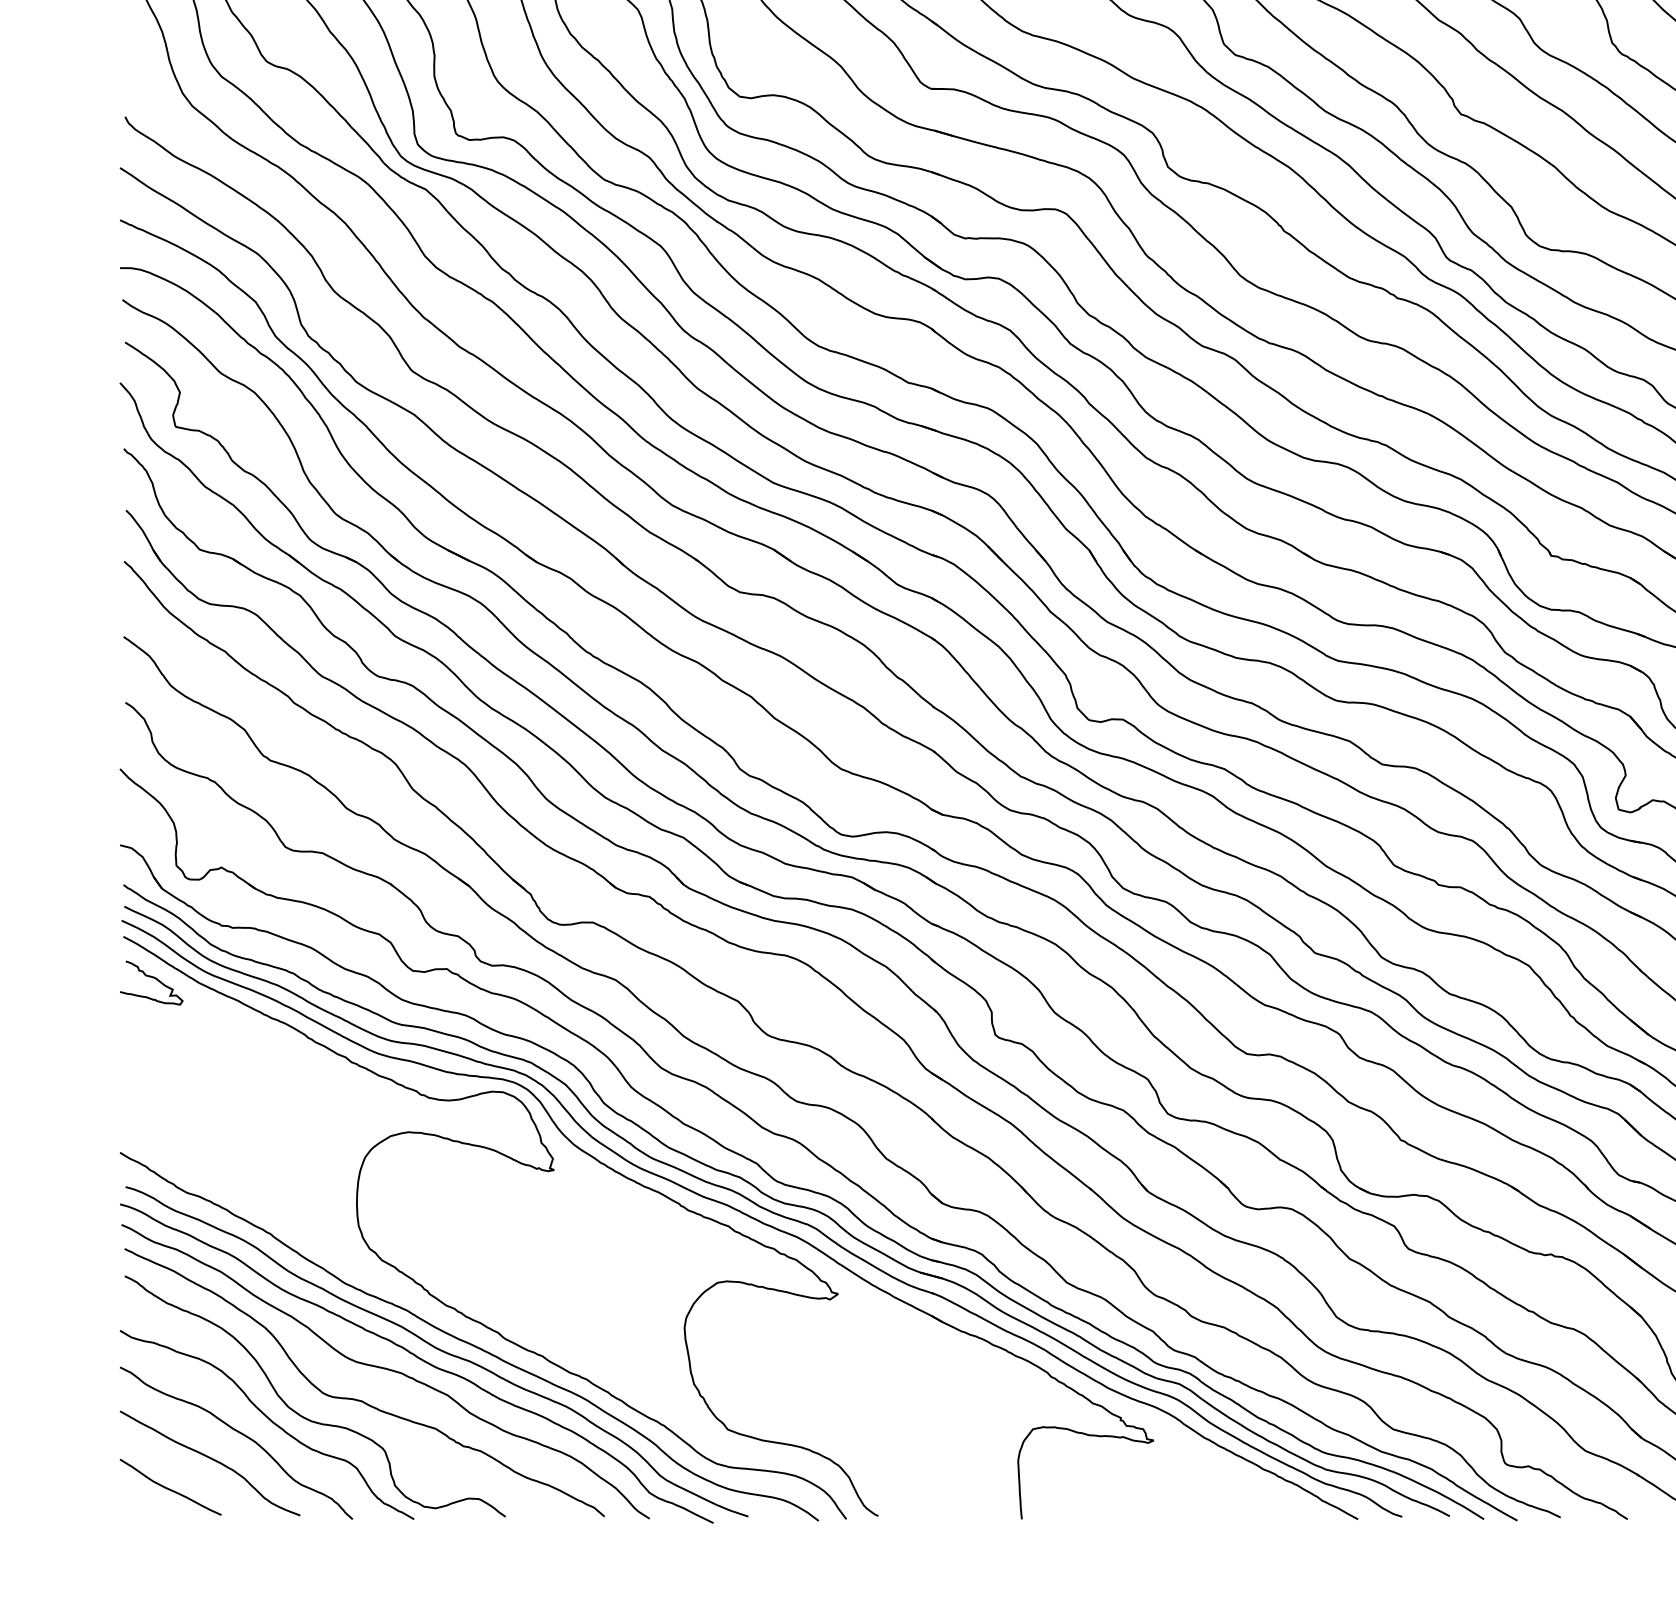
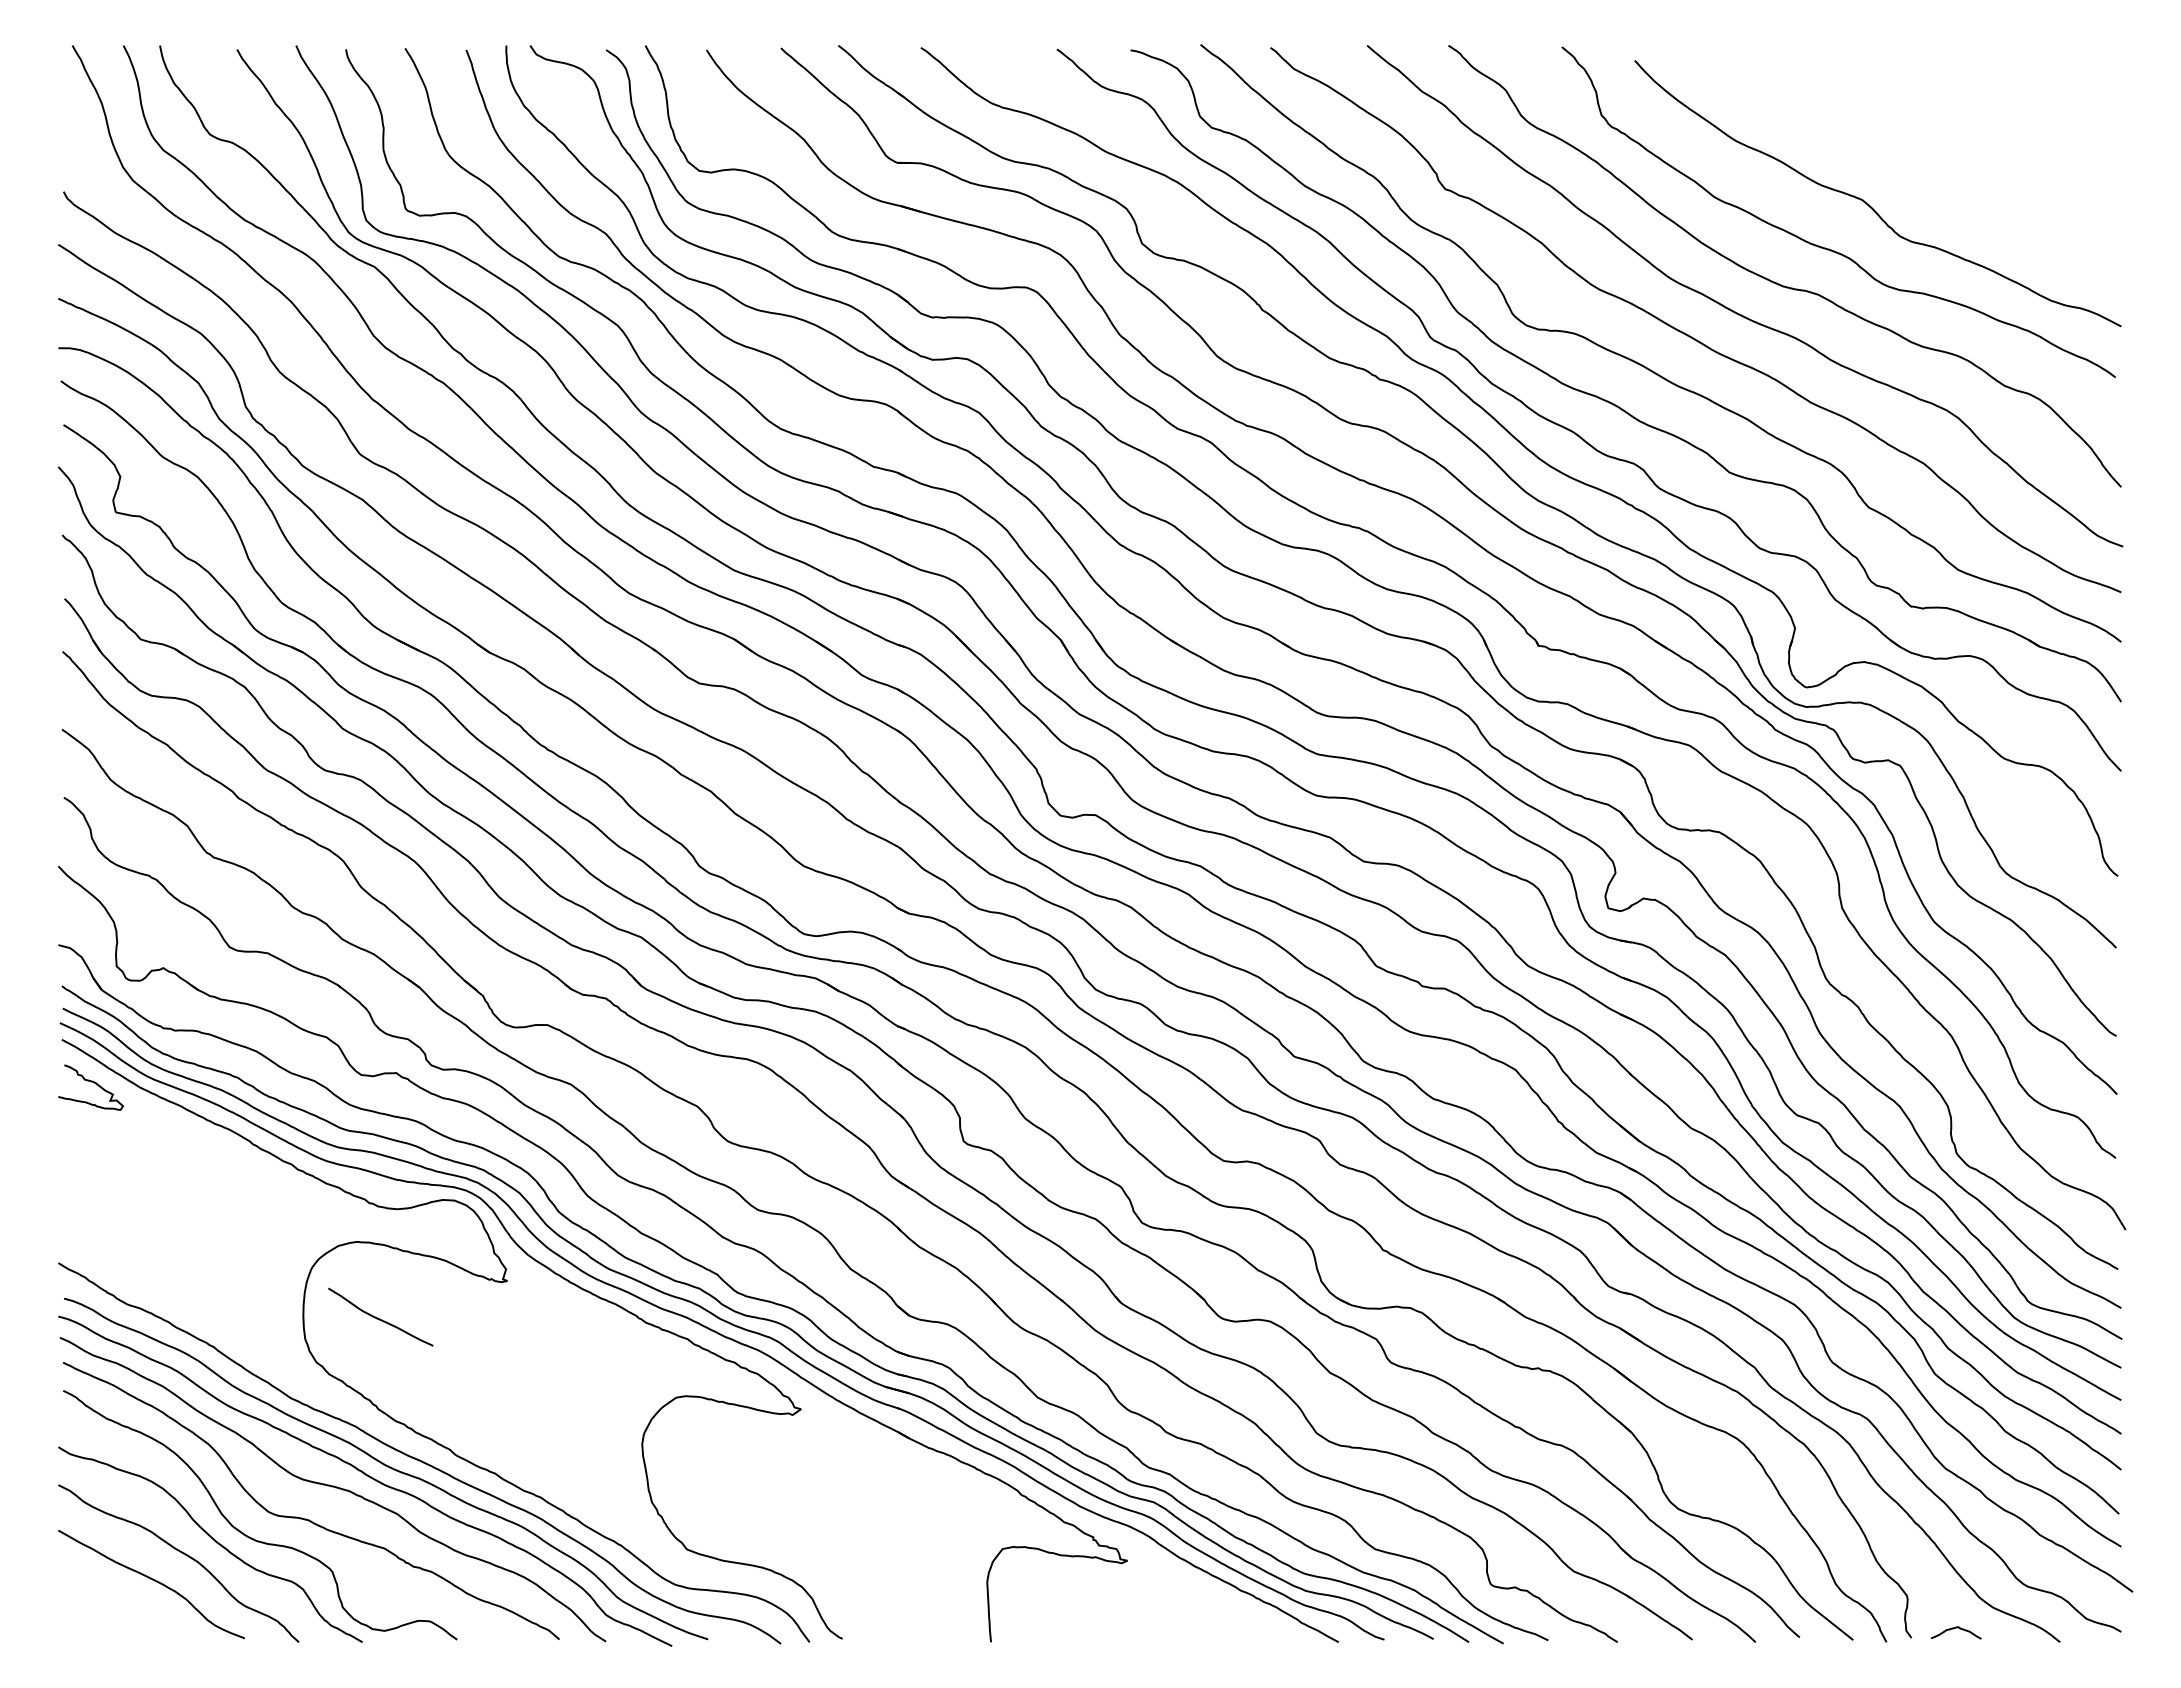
curve: (170, 1488) -> (380, 1318), moved

